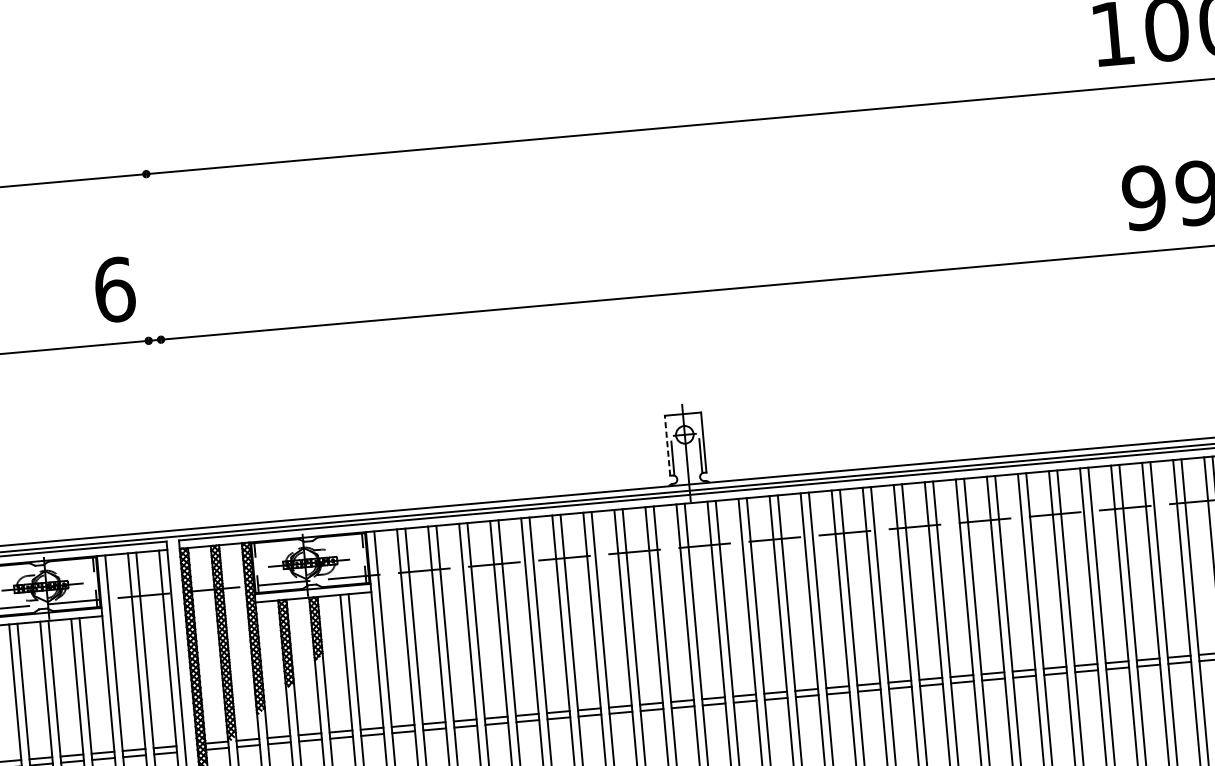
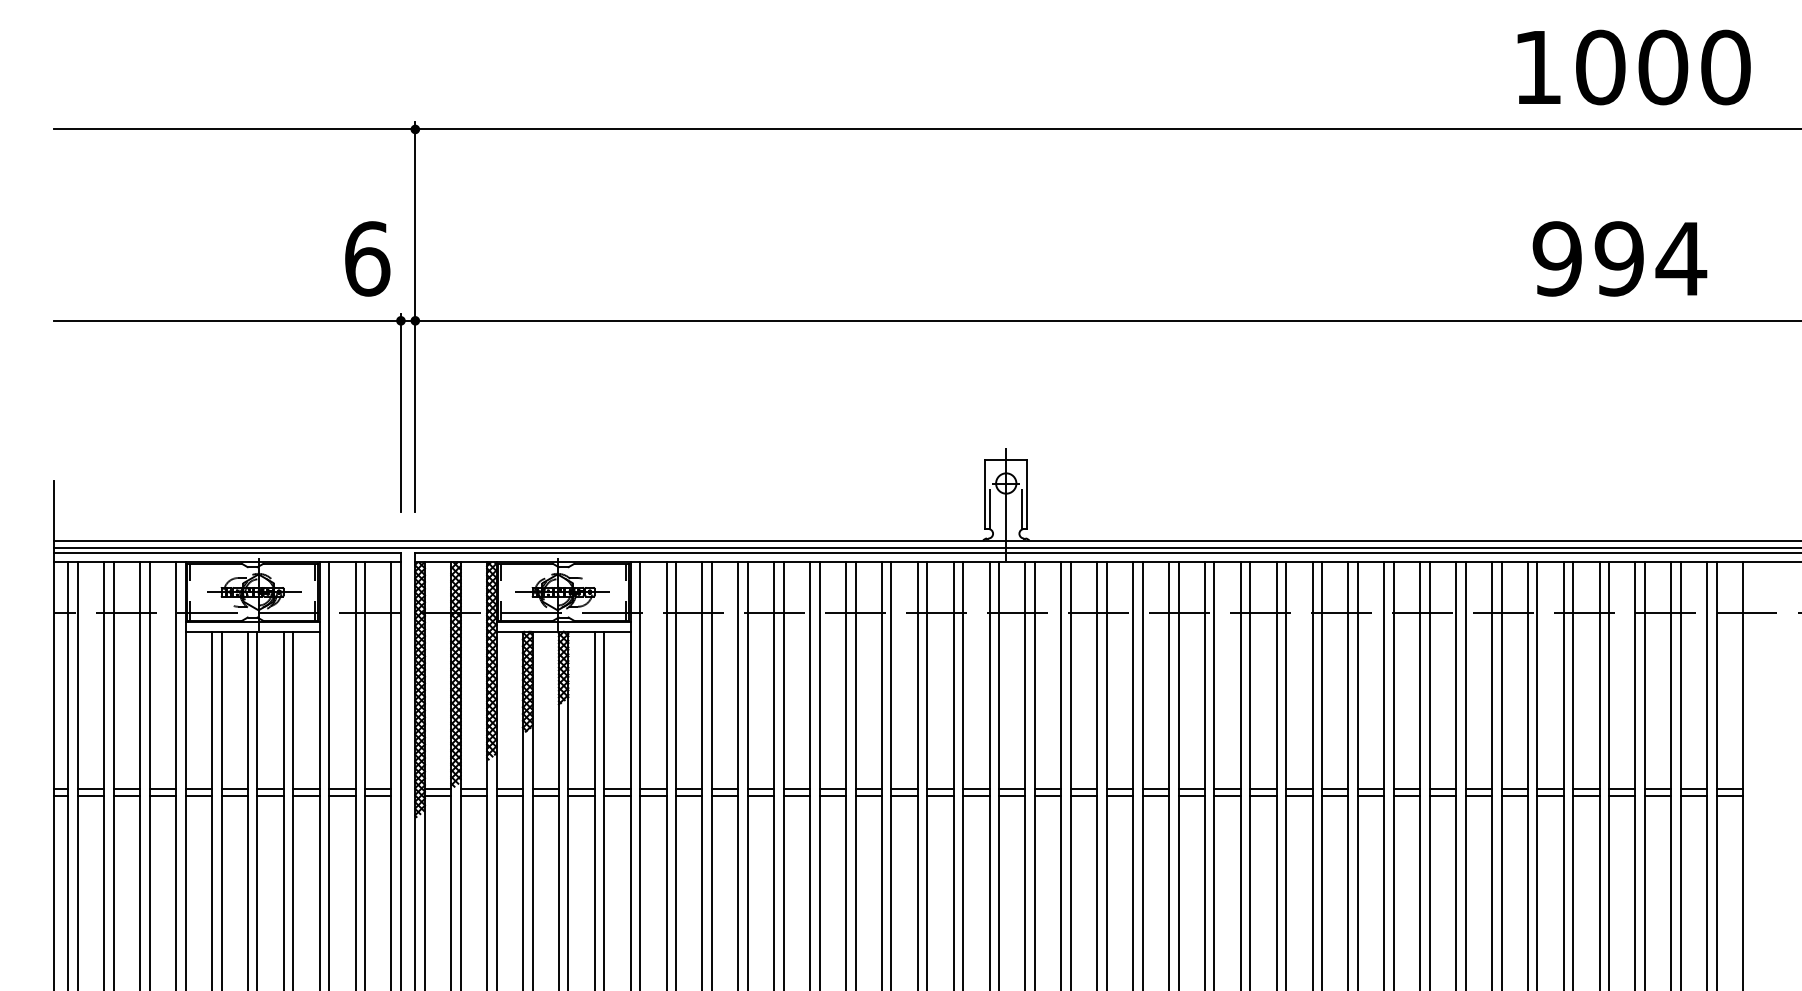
line: (160, 336) -> (415, 317), added
line: (155, 420) -> (400, 412), added
line: (667, 445) -> (985, 494), dashed -> solid

